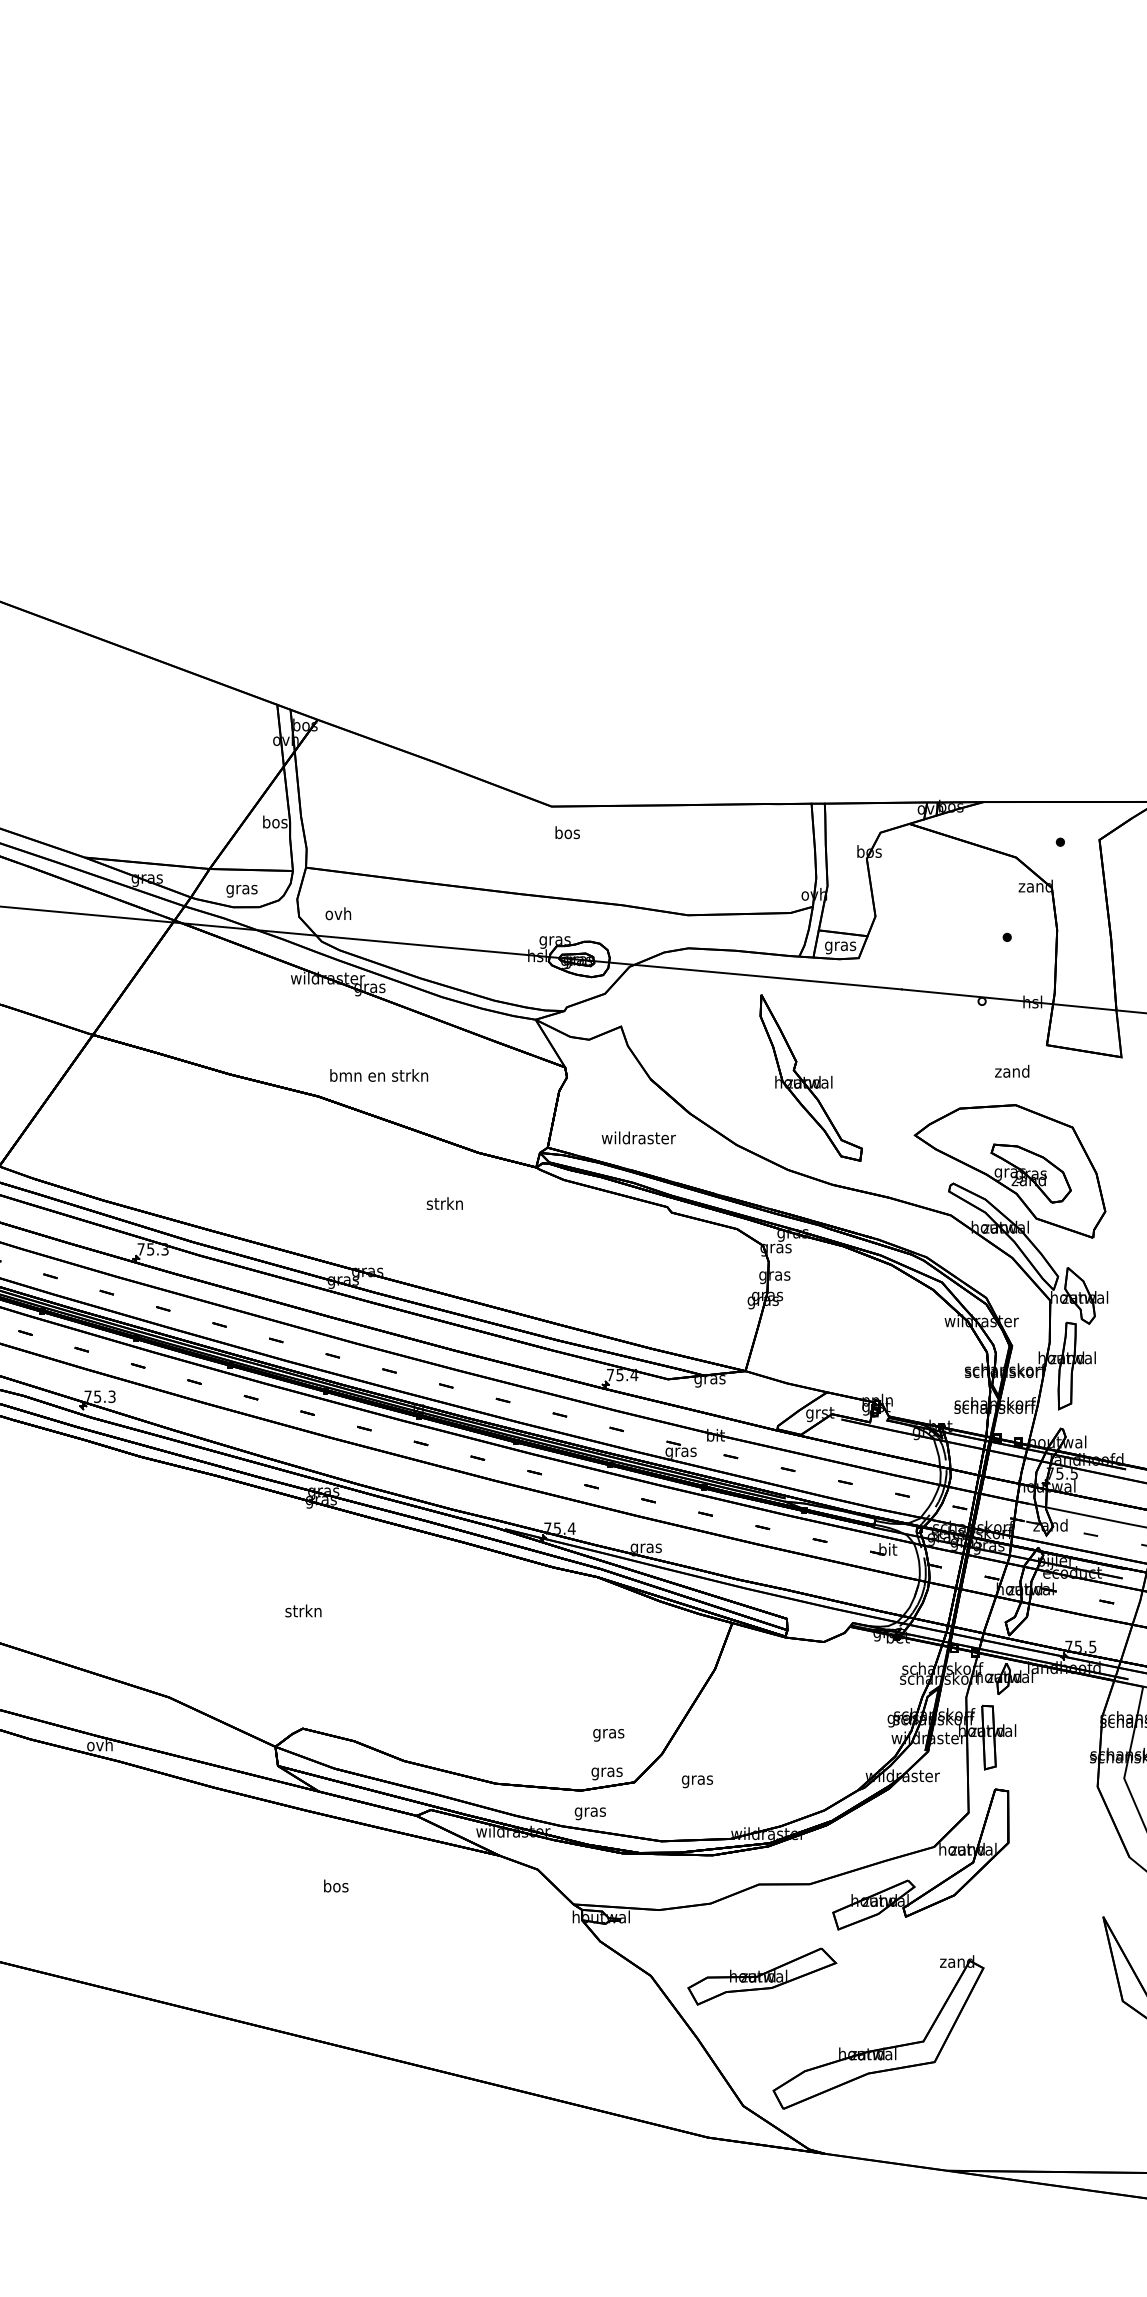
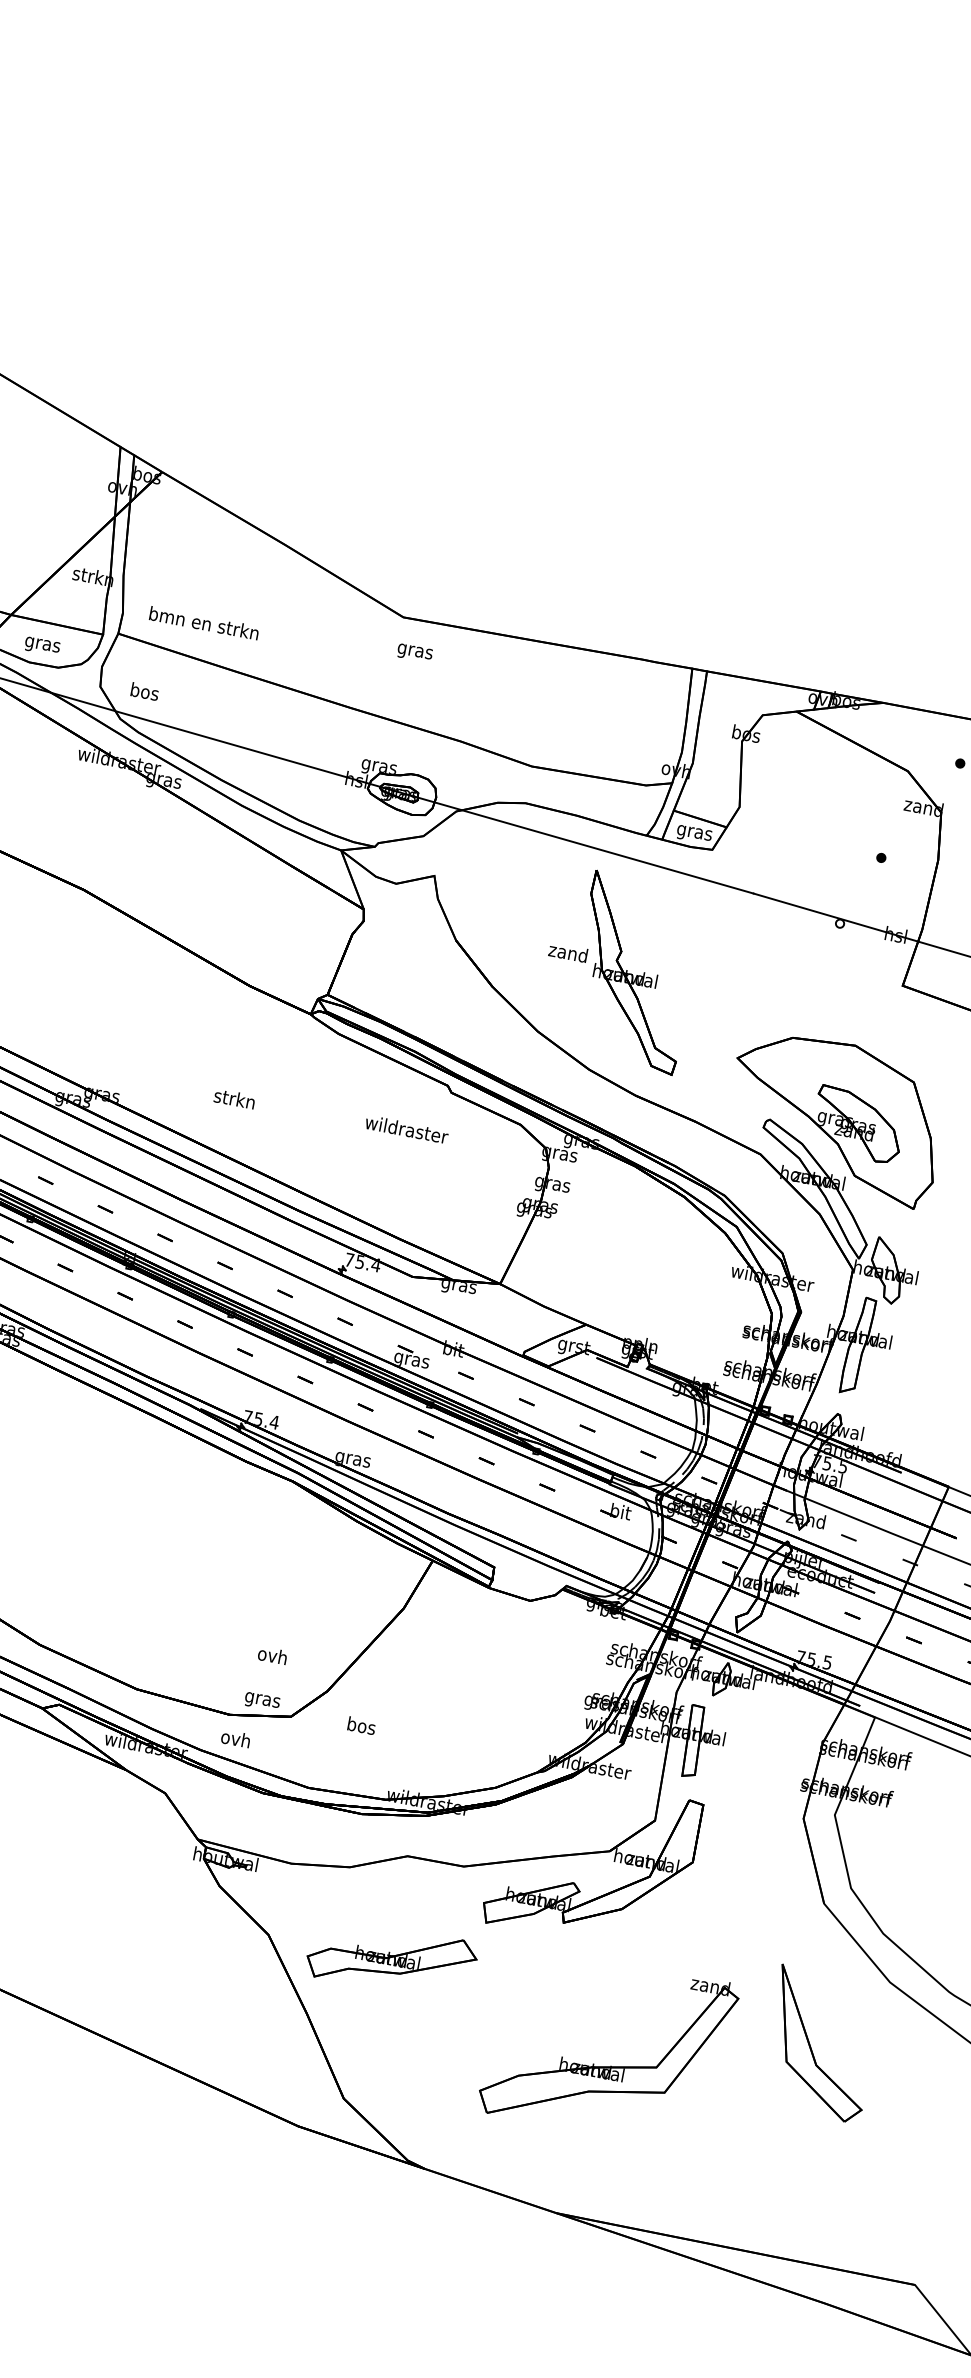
text: (274, 821) -> (93, 575), bos -> strkn
text: (567, 834) -> (415, 651), bos -> gras
text: (338, 913) -> (144, 691), ovh -> bos
text: (1012, 1071) -> (568, 952), moved
text: (379, 1075) -> (204, 623), moved
text: (638, 1137) -> (406, 1128), moved
text: (444, 1203) -> (234, 1098), moved
text: (608, 1733) -> (272, 1657), gras -> ovh
text: (697, 1780) -> (361, 1727), gras -> bos
text: (589, 1812) -> (234, 1740), gras -> ovh
part: (883, 2047) -> (610, 2065), moved

